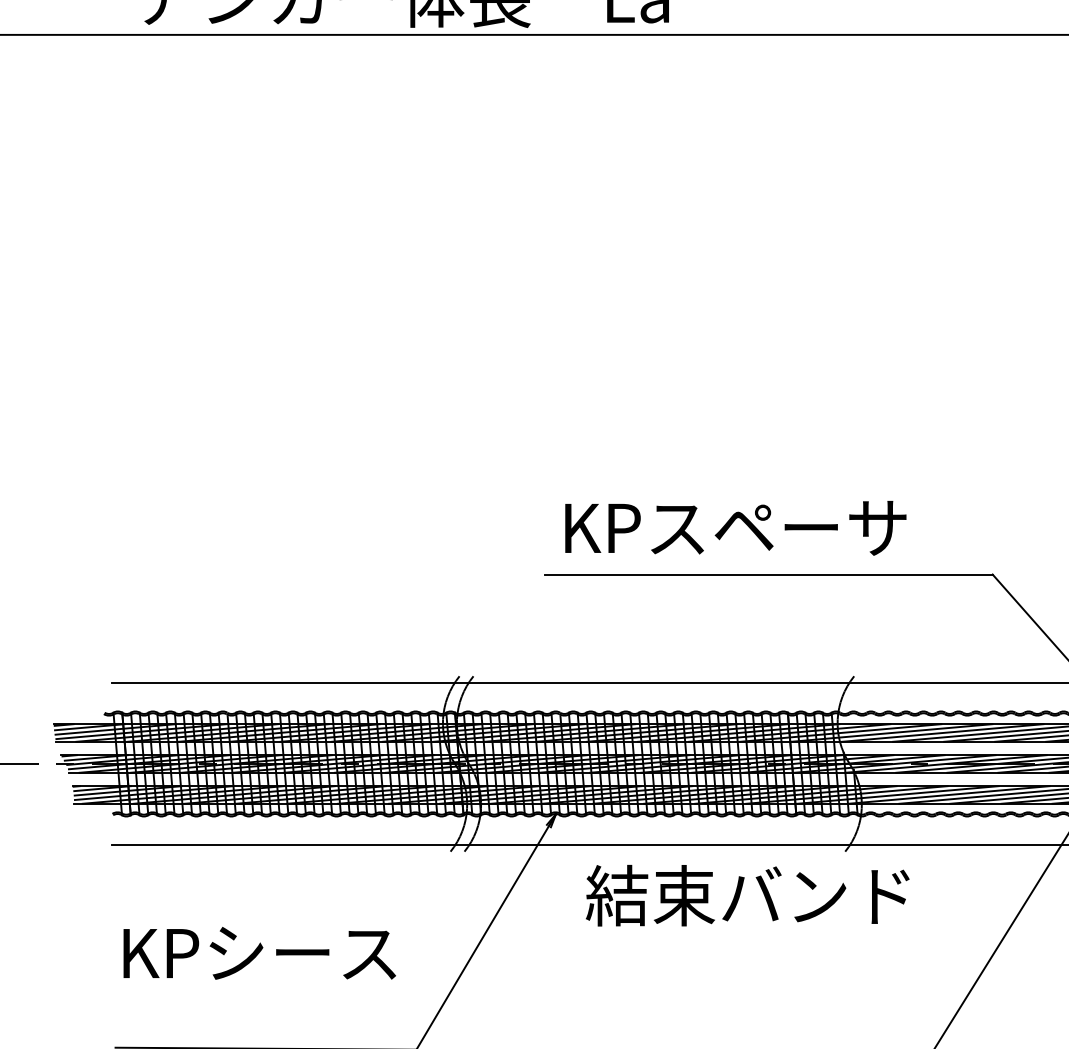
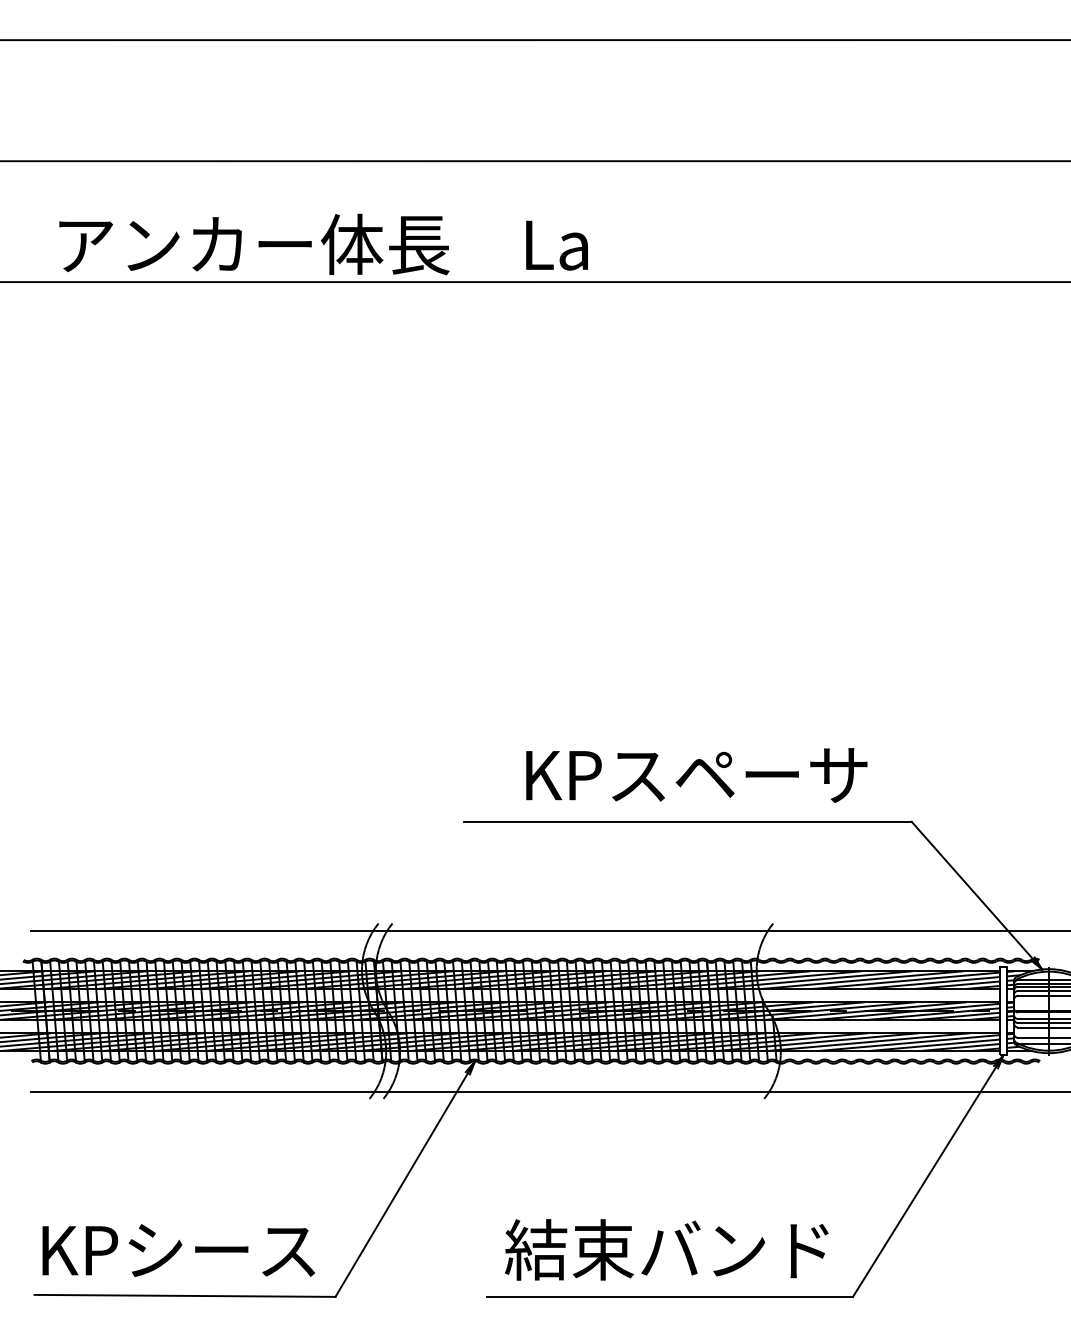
text: (735, 528) -> (696, 775), moved
text: (747, 895) -> (666, 1249), moved
text: (259, 953) -> (178, 1250), moved

